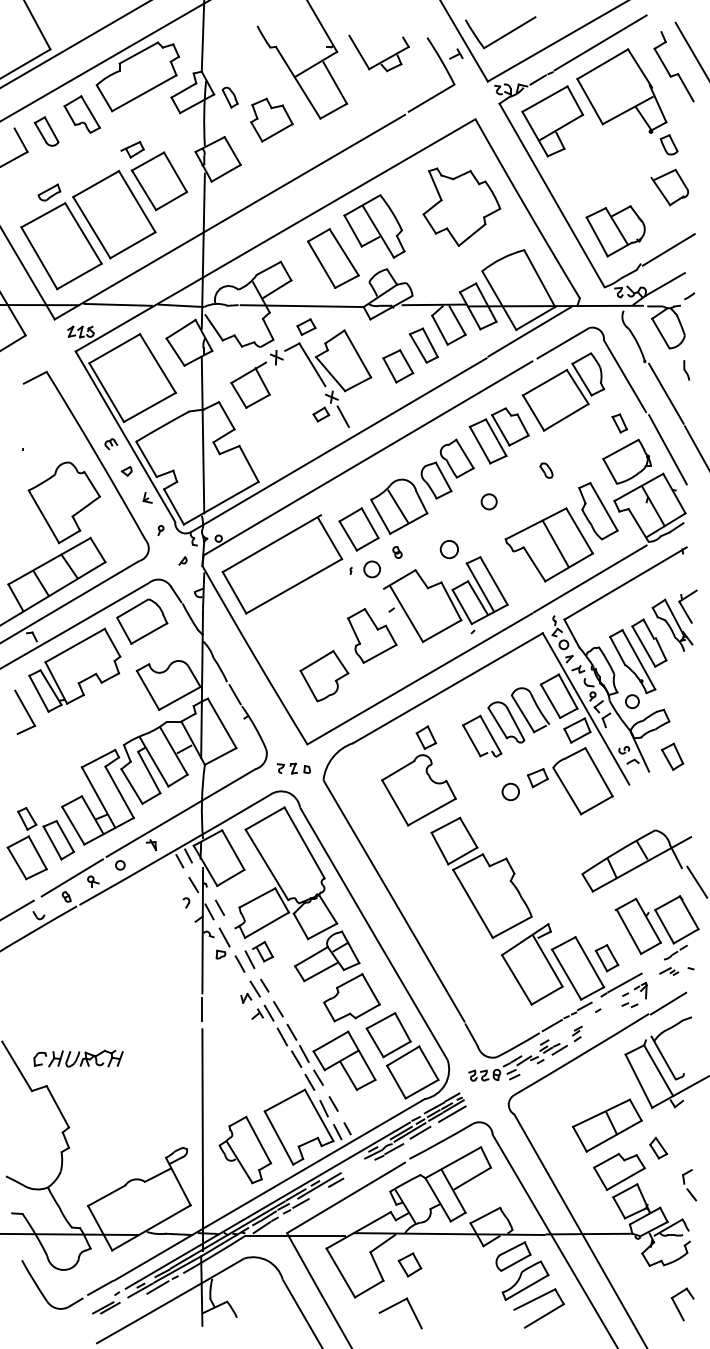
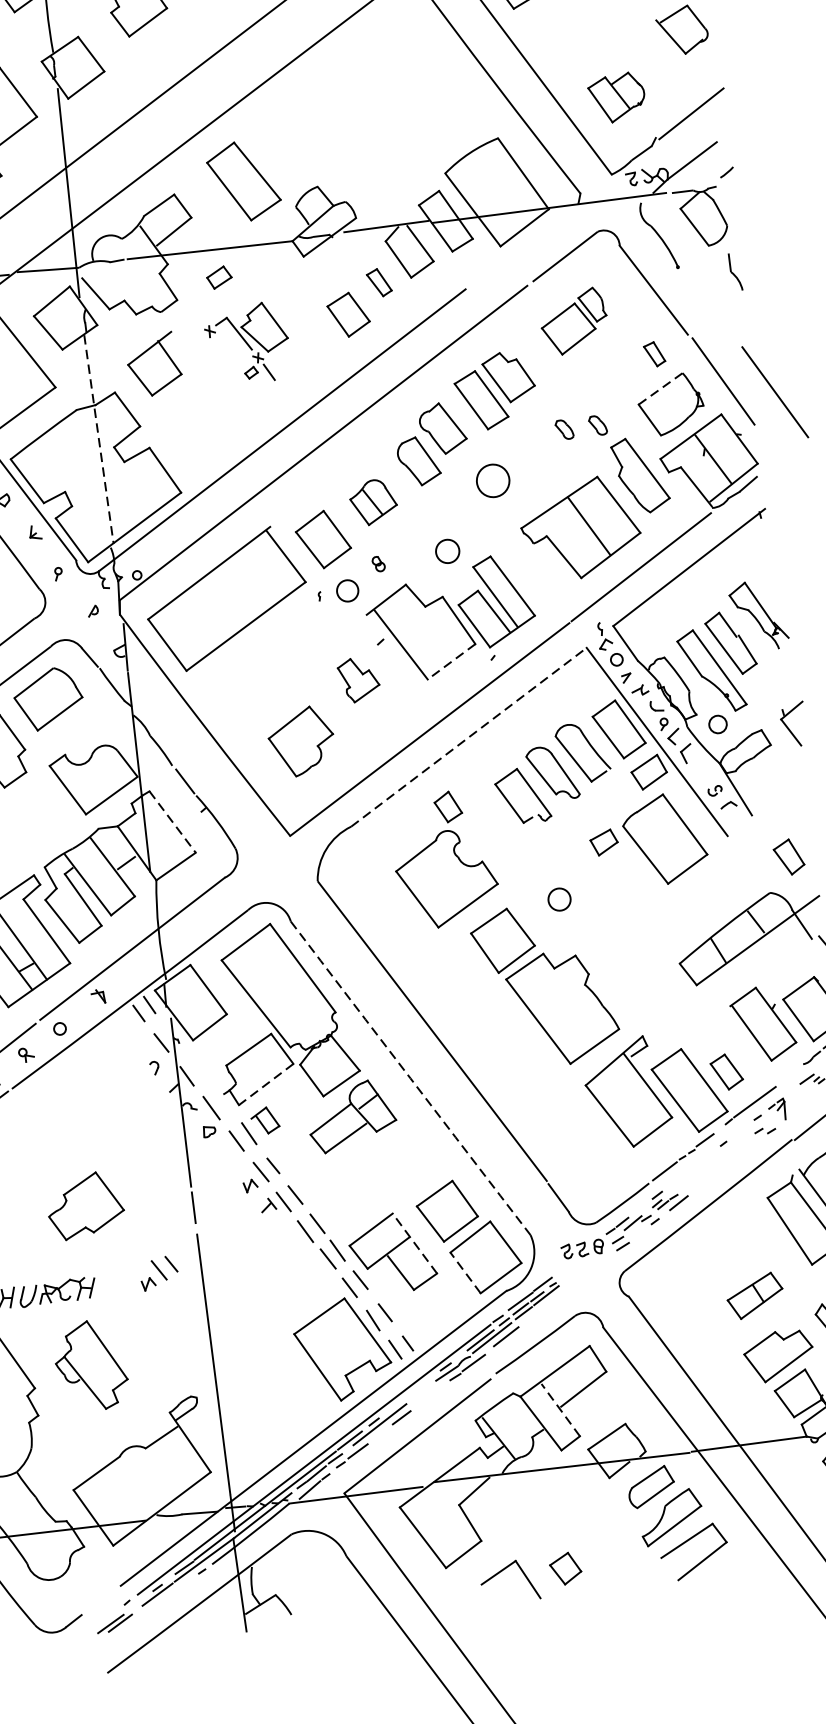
part: (461, 206) -> (406, 90), removed
part: (374, 226) -> (293, 131), removed
part: (615, 231) -> (616, 98), size x0.7
line: (529, 331) -> (518, 246), removed
part: (423, 345) -> (379, 282), size x0.6
part: (686, 370) -> (735, 272), size x1.4
part: (321, 378) -> (248, 343), size x0.6
part: (563, 391) -> (574, 320), size x0.6
line: (666, 393) -> (712, 306), removed
line: (203, 435) -> (99, 439), solid -> dashed
line: (621, 449) -> (661, 388), solid -> dashed
part: (571, 470) -> (597, 425), added
circle: (488, 501) -> (492, 480), size x1.6
part: (399, 506) -> (373, 502), size x0.6
part: (687, 606) -> (792, 724), moved
line: (442, 631) -> (452, 662), solid -> dashed
part: (372, 635) -> (359, 679), size x0.6
line: (448, 688) -> (469, 737), solid -> dashed
line: (222, 723) -> (173, 822), solid -> dashed
part: (672, 756) -> (788, 856), moved
part: (293, 768) -> (275, 870), removed
circle: (510, 791) -> (559, 899), moved
line: (220, 907) -> (201, 1068), removed
line: (266, 925) -> (265, 1085), solid -> dashed
arc: (373, 933) -> (410, 1077), solid -> dashed
part: (351, 997) -> (84, 1205), moved
part: (577, 1033) -> (699, 1177), removed
part: (170, 1053) -> (158, 1272), added
line: (361, 1055) -> (414, 1243), solid -> dashed
line: (396, 1082) -> (465, 1273), solid -> dashed
line: (452, 1113) -> (545, 1305), removed
part: (607, 1125) -> (755, 1295), size x0.6
part: (245, 1149) -> (91, 1364), moved
line: (453, 1191) -> (560, 1409), solid -> dashed
part: (409, 1264) -> (564, 1568), moved
line: (100, 1287) -> (103, 1597), removed
line: (157, 1287) -> (180, 1587), removed

